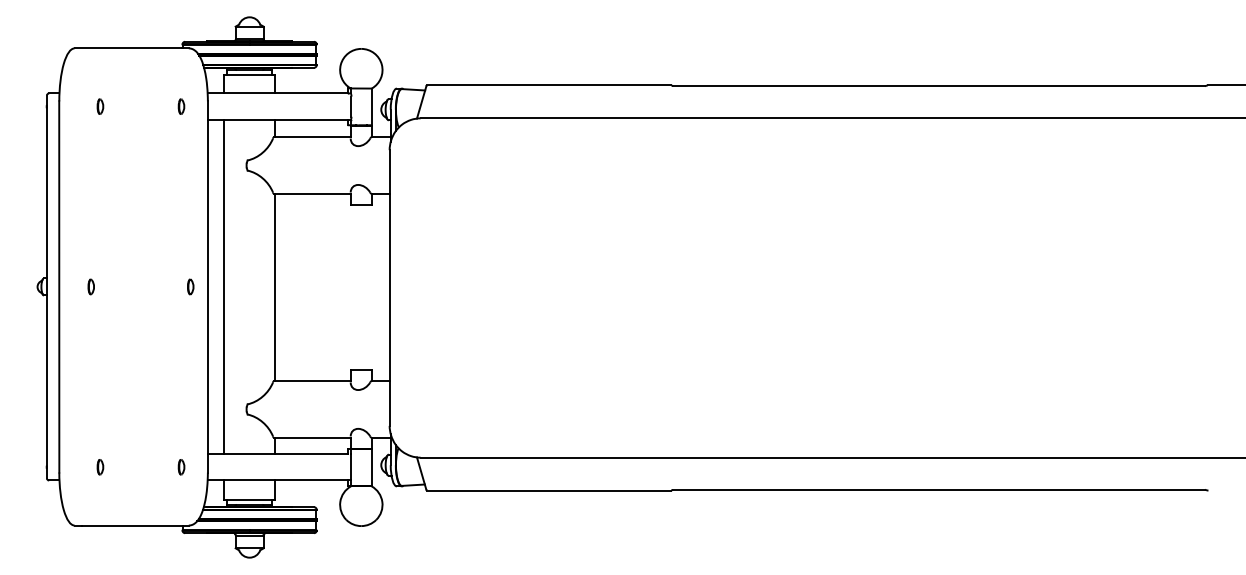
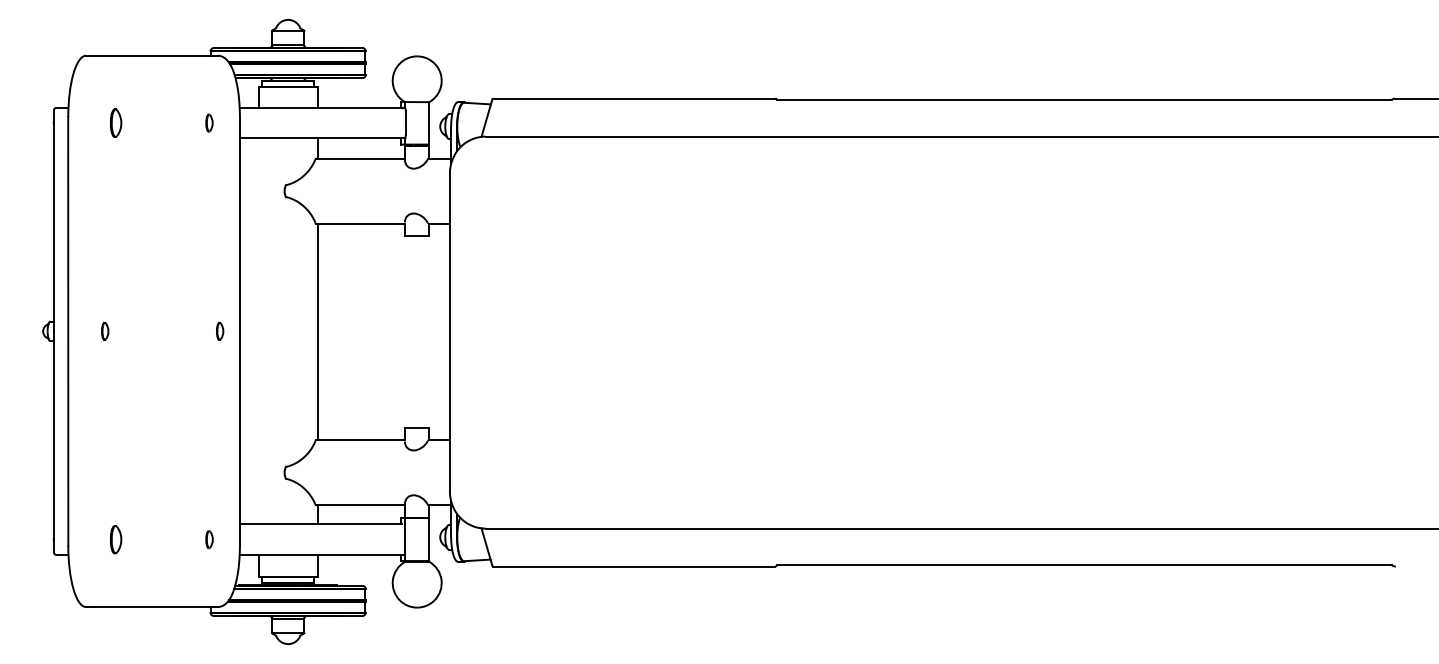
part: (100, 106) -> (115, 122), size x1.6
line: (223, 287) -> (258, 331), removed
part: (100, 467) -> (115, 539), size x1.6

